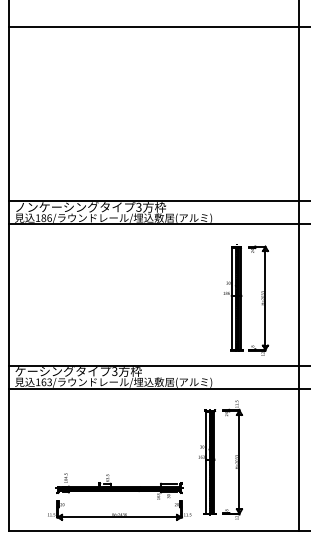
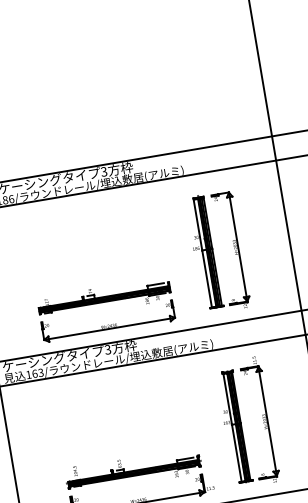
part: (246, 299) -> (218, 251), moved
part: (119, 327) -> (105, 302), added
part: (220, 459) -> (247, 421), moved

